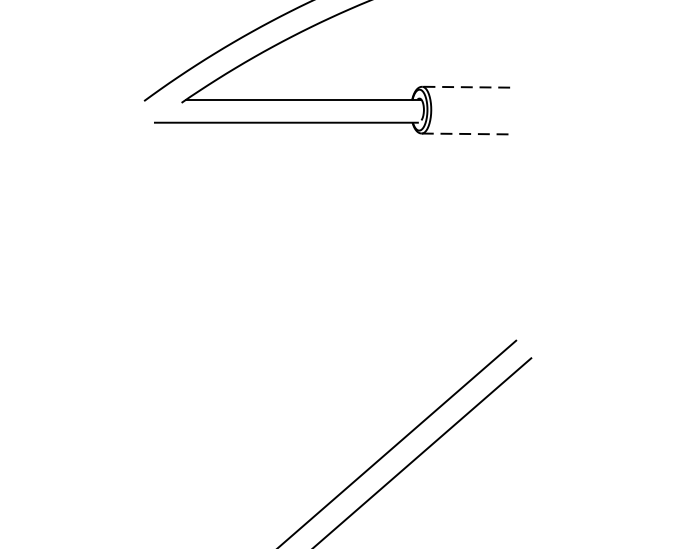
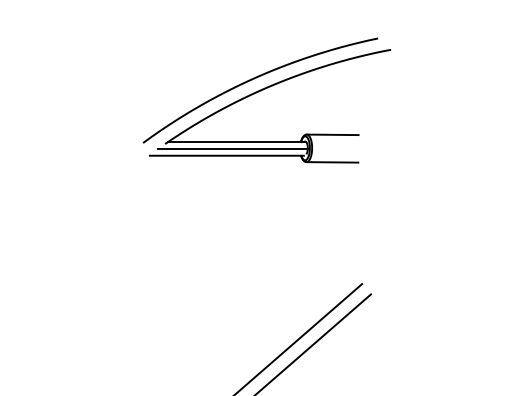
line: (465, 86) -> (332, 134), dashed -> solid
line: (295, 110) -> (232, 148), added
line: (465, 134) -> (332, 162), dashed -> solid

